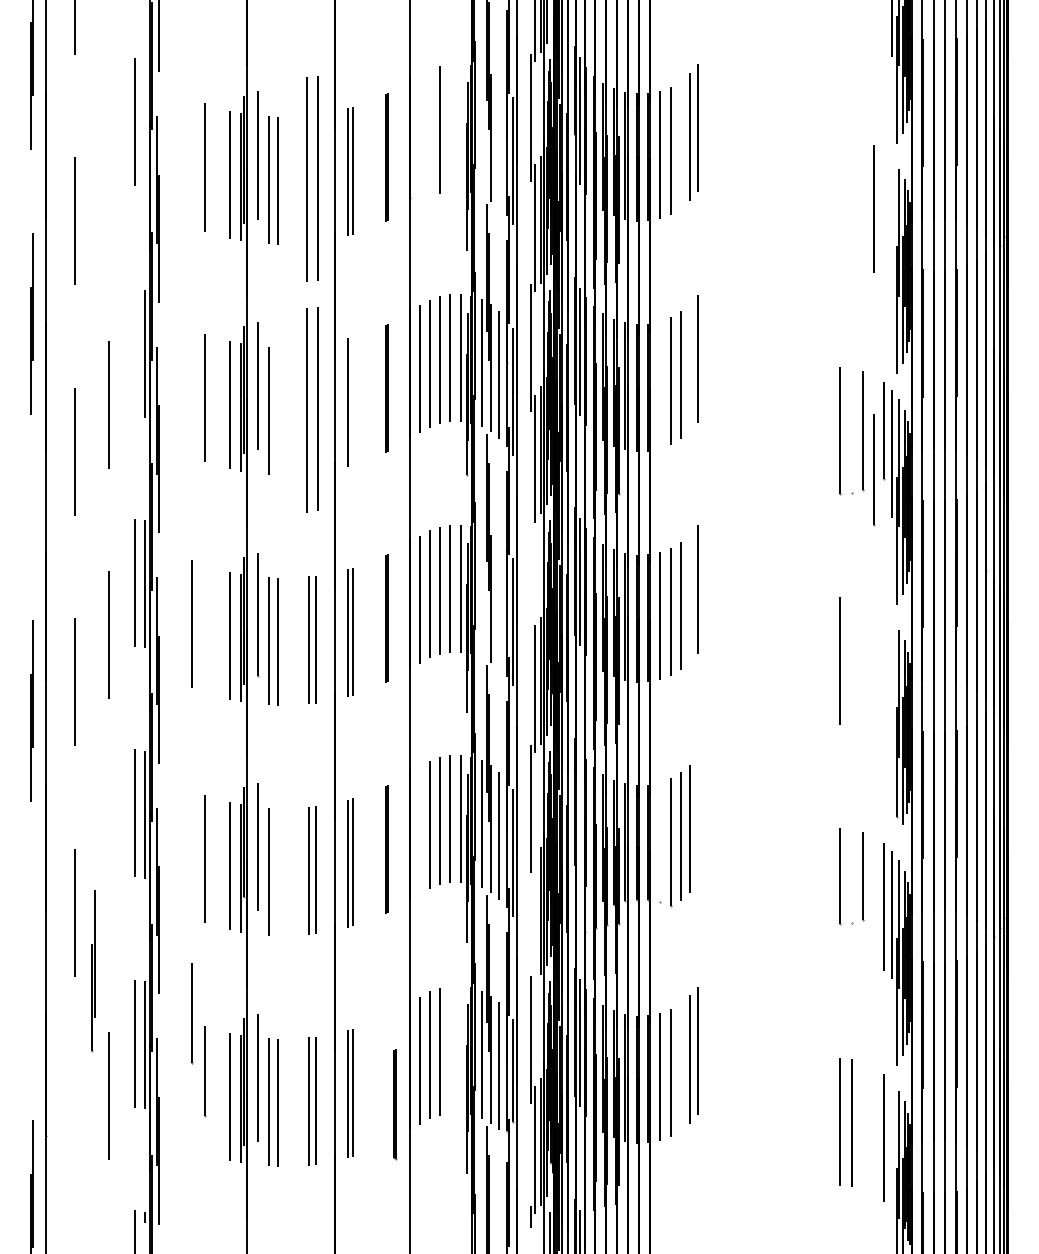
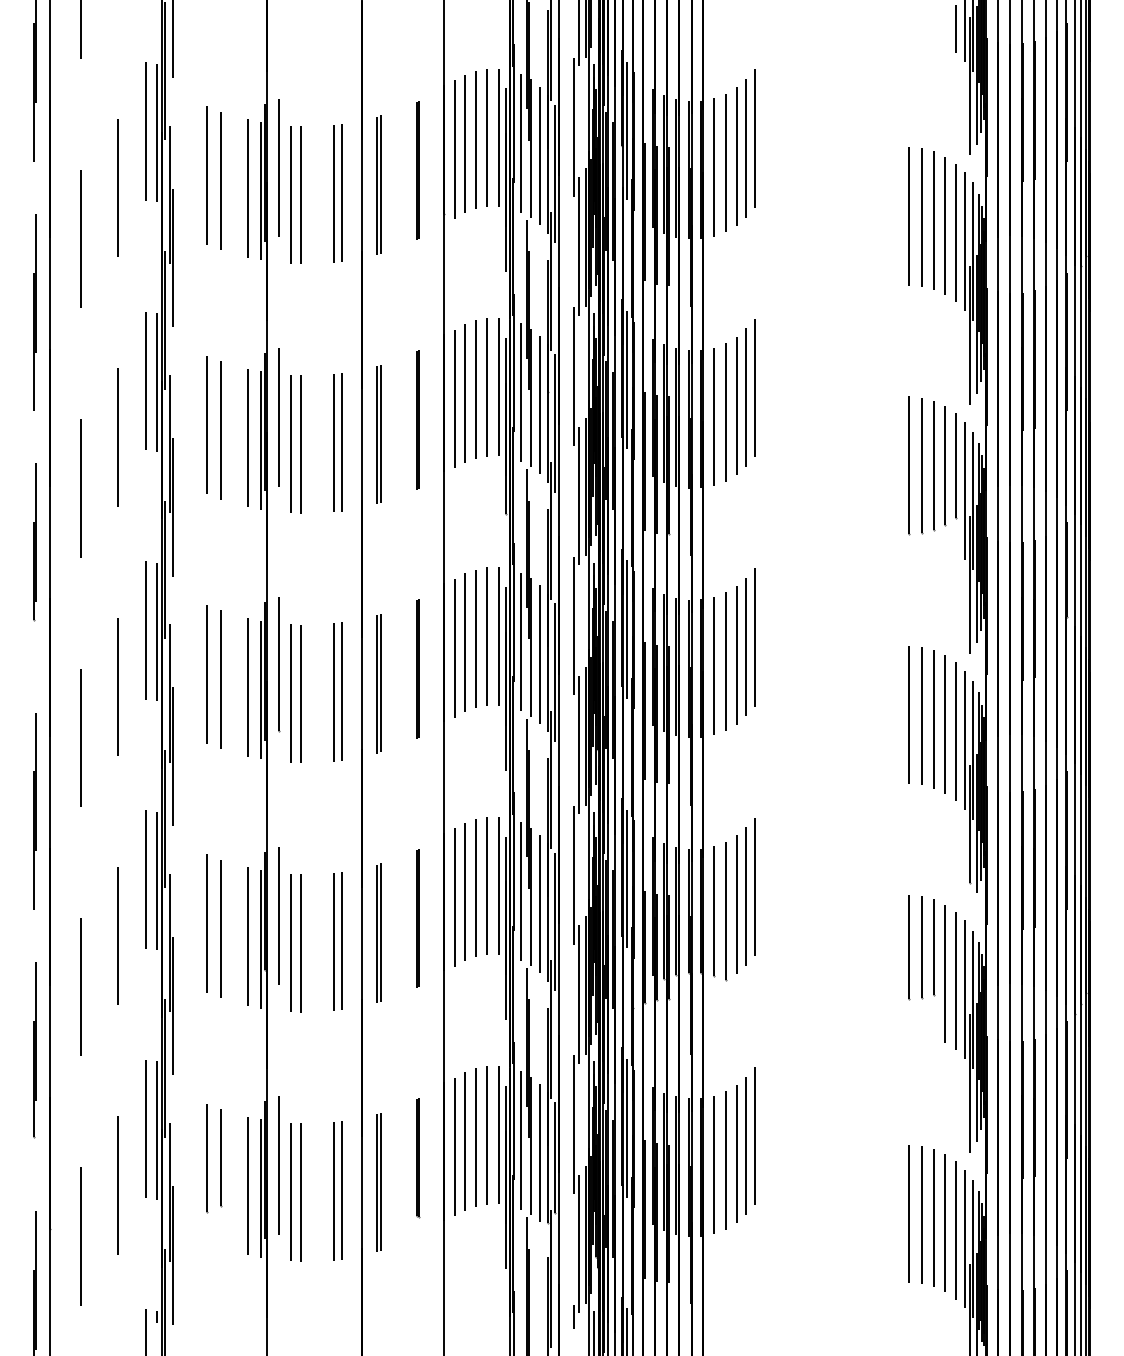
line: (883, 26) -> (955, 28), added
line: (144, 122) -> (156, 132), added
line: (449, 127) -> (486, 137), added
line: (460, 127) -> (498, 137), added
line: (429, 132) -> (464, 143), added
line: (481, 132) -> (520, 143), added
line: (420, 138) -> (454, 149), added
line: (499, 143) -> (540, 155), added
line: (680, 144) -> (736, 156), added
line: (191, 162) -> (207, 175), added
line: (109, 173) -> (118, 187), added
part: (311, 179) -> (337, 193), size x0.62
line: (839, 200) -> (908, 216), added
line: (851, 201) -> (921, 217), added
line: (862, 204) -> (933, 220), added
line: (883, 215) -> (955, 232), added
line: (892, 223) -> (965, 241), added
part: (31, 324) -> (34, 312), moved
line: (135, 351) -> (146, 380), added
line: (689, 367) -> (745, 397), added
line: (659, 385) -> (713, 416), added
line: (190, 392) -> (206, 424), added
line: (352, 400) -> (381, 433), added
part: (311, 409) -> (337, 442), size x0.62
line: (278, 411) -> (301, 444), added
line: (851, 430) -> (921, 465), added
line: (874, 470) -> (945, 466), moved
line: (31, 501) -> (34, 542), added
line: (531, 578) -> (574, 625), added
line: (481, 593) -> (520, 641), added
line: (689, 597) -> (745, 646), added
line: (499, 605) -> (540, 654), added
line: (204, 628) -> (221, 679), added
line: (851, 661) -> (921, 715), added
line: (862, 665) -> (933, 719), added
line: (874, 669) -> (945, 724), added
line: (883, 676) -> (955, 731), added
line: (892, 684) -> (965, 740), added
part: (31, 711) -> (34, 811), moved
line: (579, 812) -> (626, 878), added
line: (697, 819) -> (754, 886), added
line: (420, 829) -> (454, 897), added
line: (659, 841) -> (713, 910), added
line: (190, 853) -> (206, 923), added
line: (108, 865) -> (117, 935), added
line: (278, 872) -> (301, 943), added
line: (851, 876) -> (921, 947), added
line: (873, 900) -> (944, 973), added
line: (534, 919) -> (578, 994), added
part: (92, 971) -> (34, 1050), moved
line: (191, 1013) -> (207, 1158), moved
line: (449, 1049) -> (486, 1135), added
line: (460, 1049) -> (498, 1134), added
line: (680, 1066) -> (736, 1153), added
line: (395, 1104) -> (418, 1158), moved
line: (862, 1125) -> (933, 1217), added
line: (874, 1130) -> (945, 1222), added
line: (75, 1143) -> (81, 1236), added
line: (892, 1145) -> (965, 1238), added

